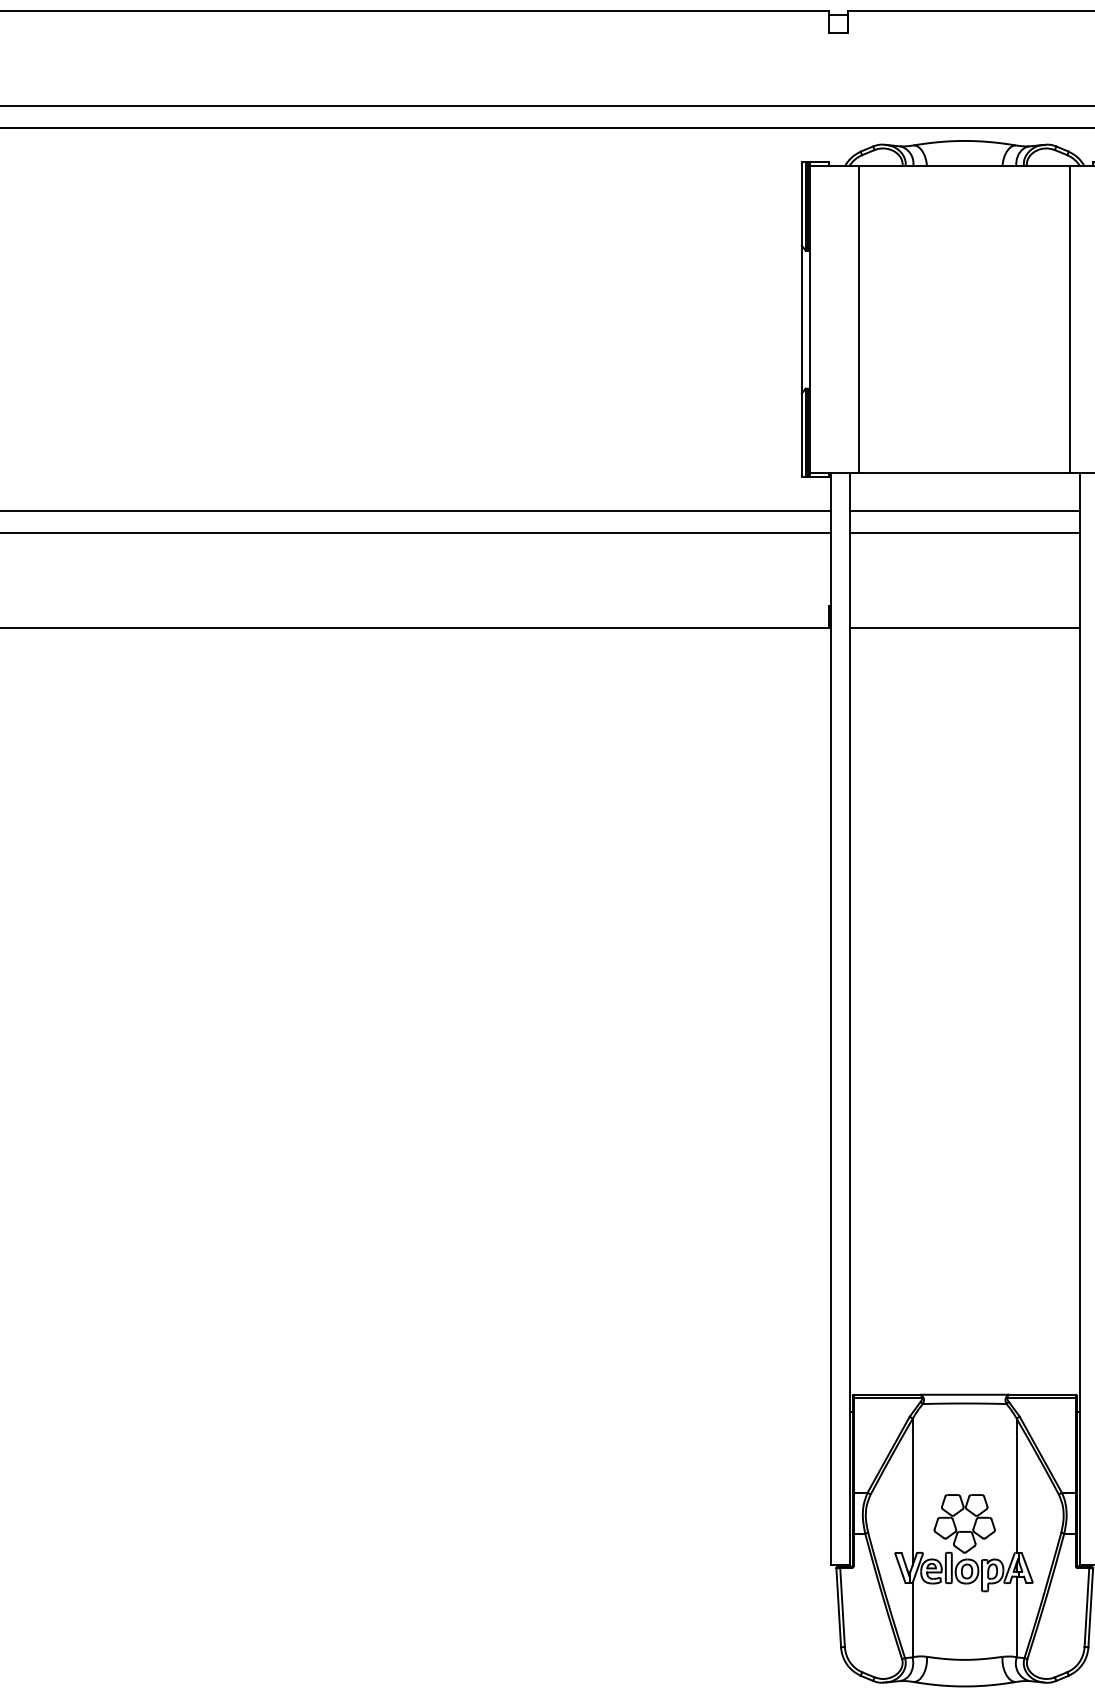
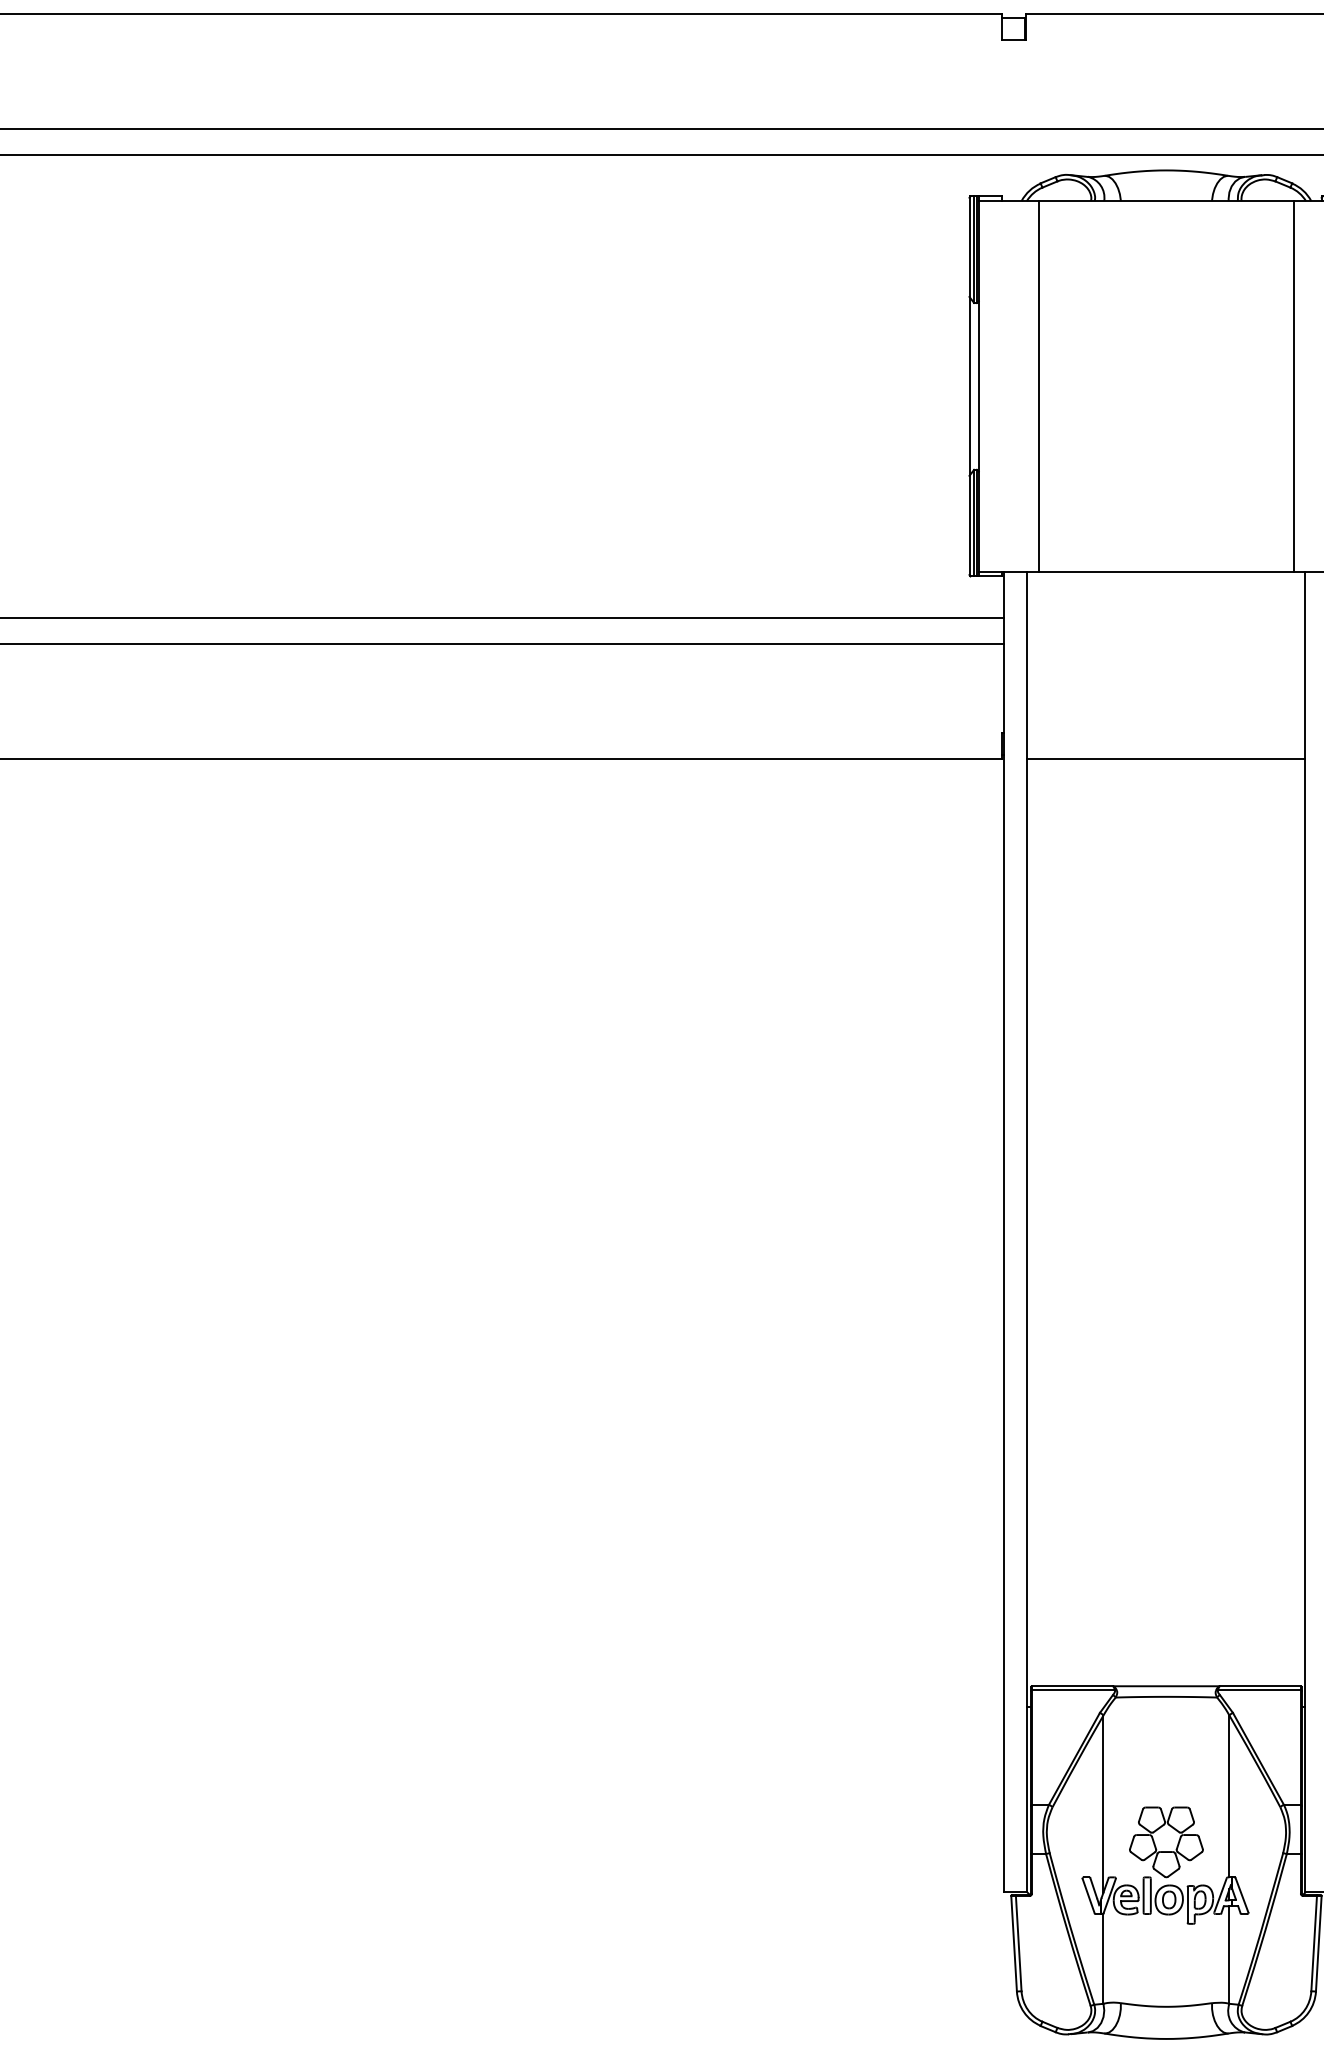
line: (964, 511) -> (1166, 618), removed
line: (964, 532) -> (1166, 643), removed

